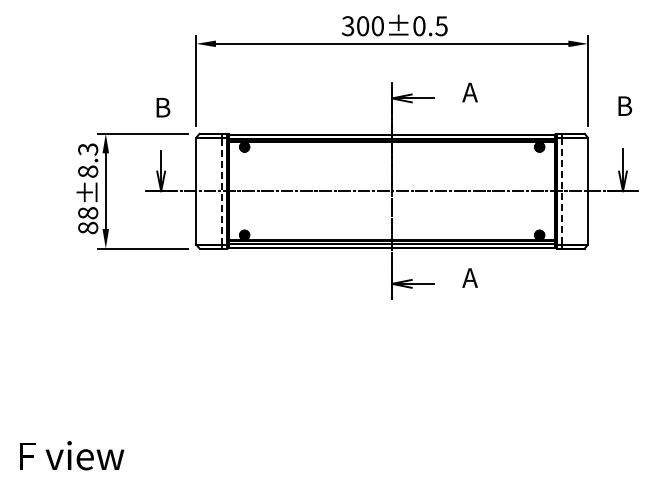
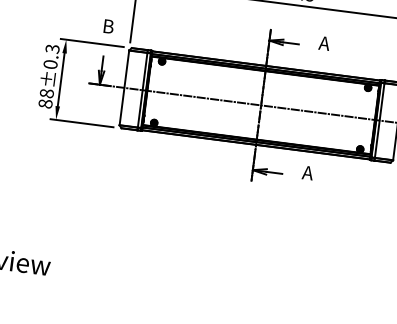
text: (87, 171) -> (50, 64), 88±8.3 -> 88±0.3
line: (222, 190) -> (142, 89), dashed -> solid
line: (561, 191) -> (379, 120), dashed -> solid

